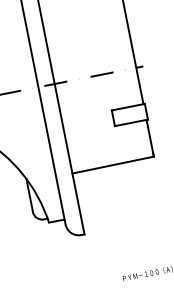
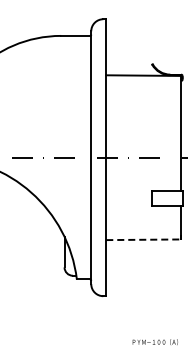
line: (112, 164) -> (143, 239), solid -> dashed

